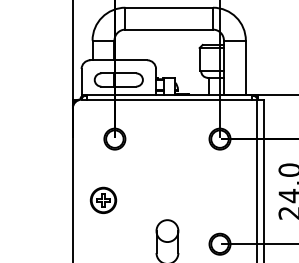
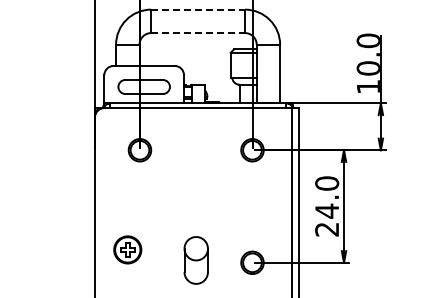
line: (169, 7) -> (198, 9), solid -> dashed
line: (169, 30) -> (198, 33), solid -> dashed
part: (103, 200) -> (127, 249), moved

